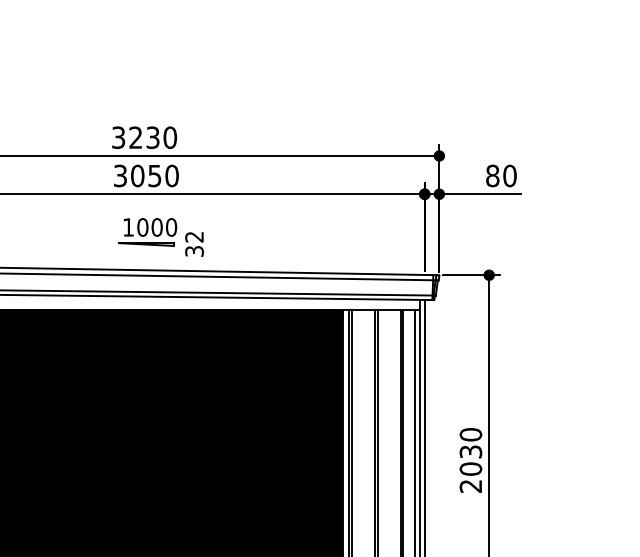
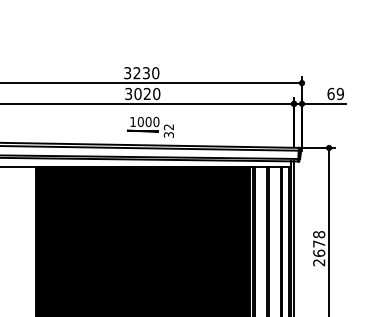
text: (153, 175) -> (146, 93), 3050 -> 3020
text: (500, 175) -> (335, 93), 80 -> 69
text: (471, 450) -> (319, 243), 2030 -> 2678

